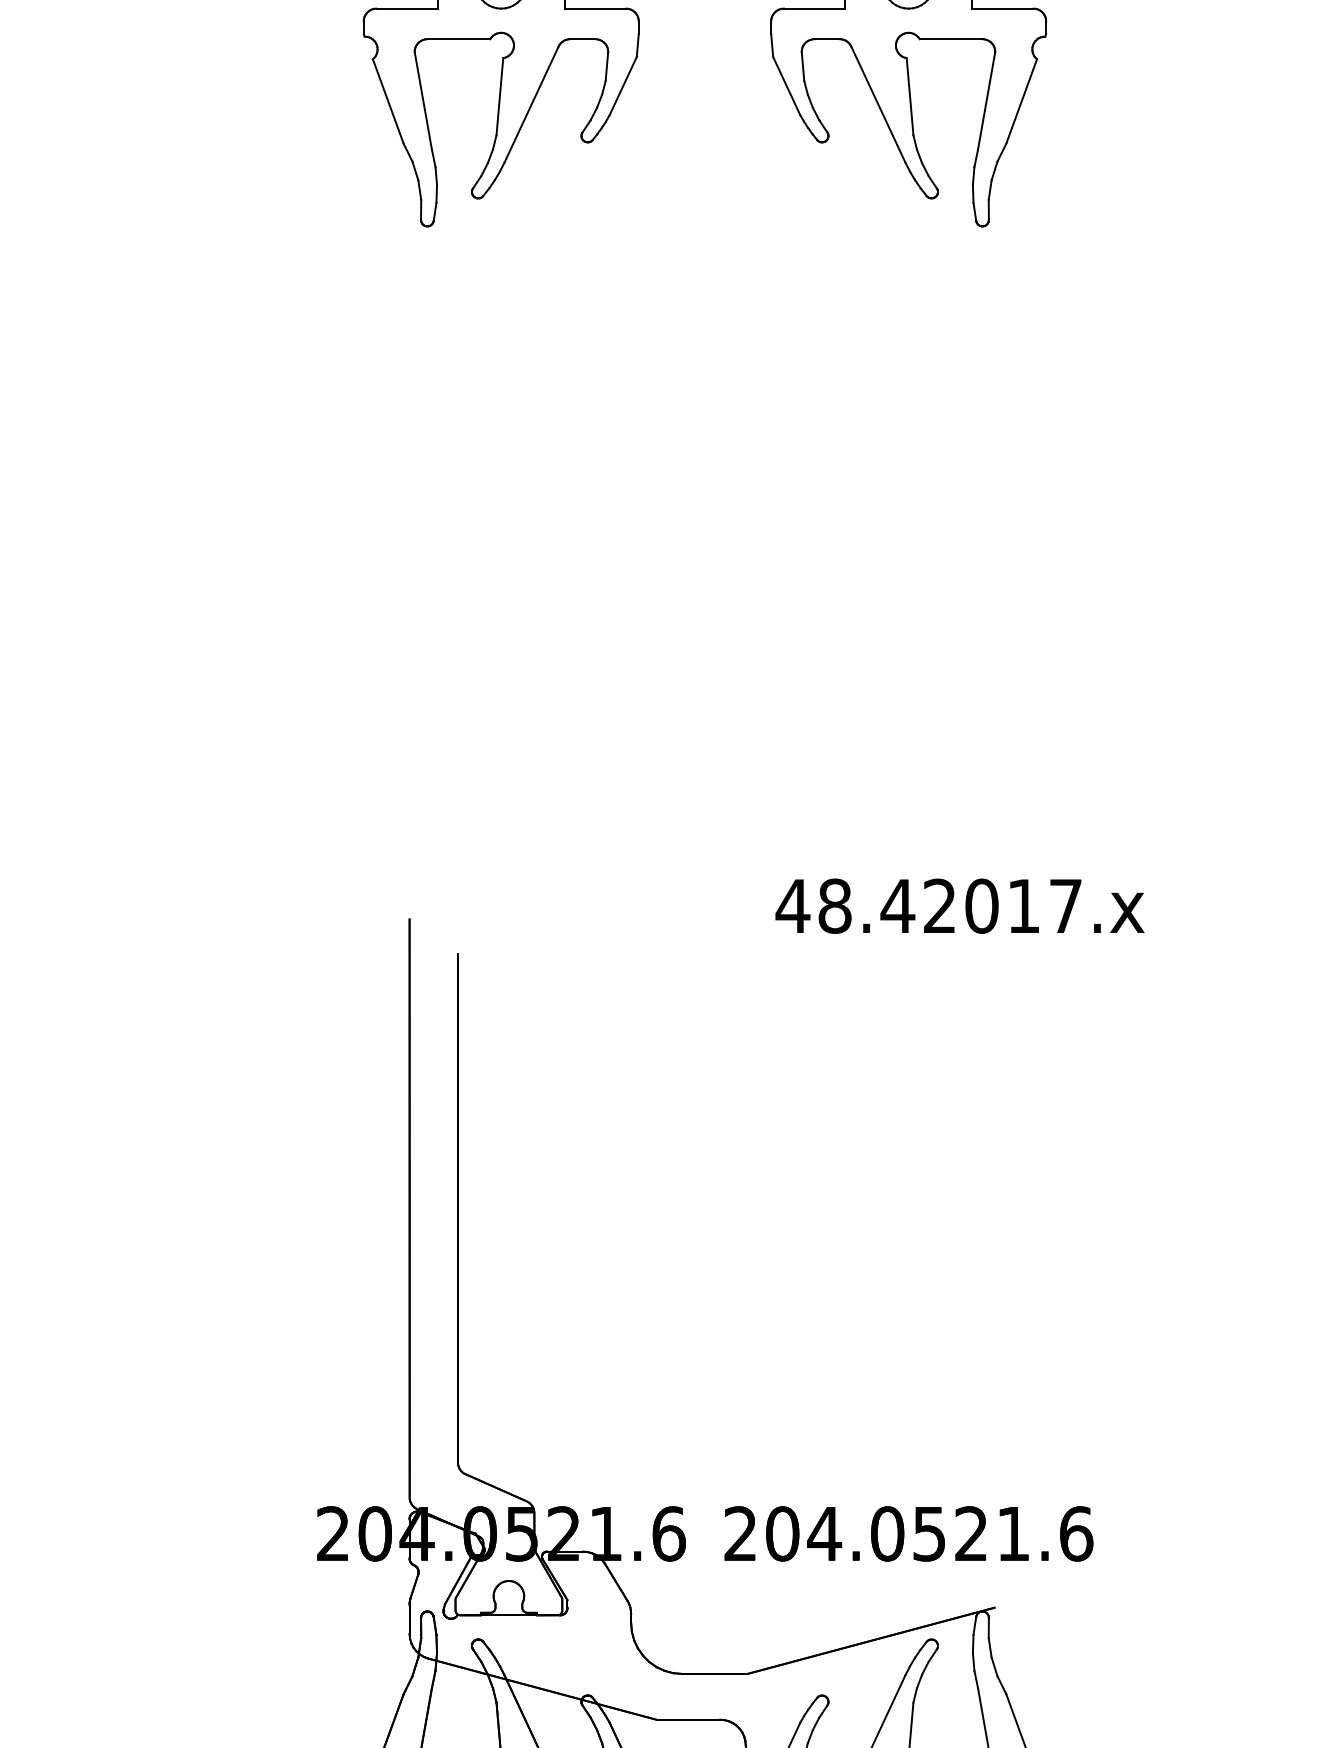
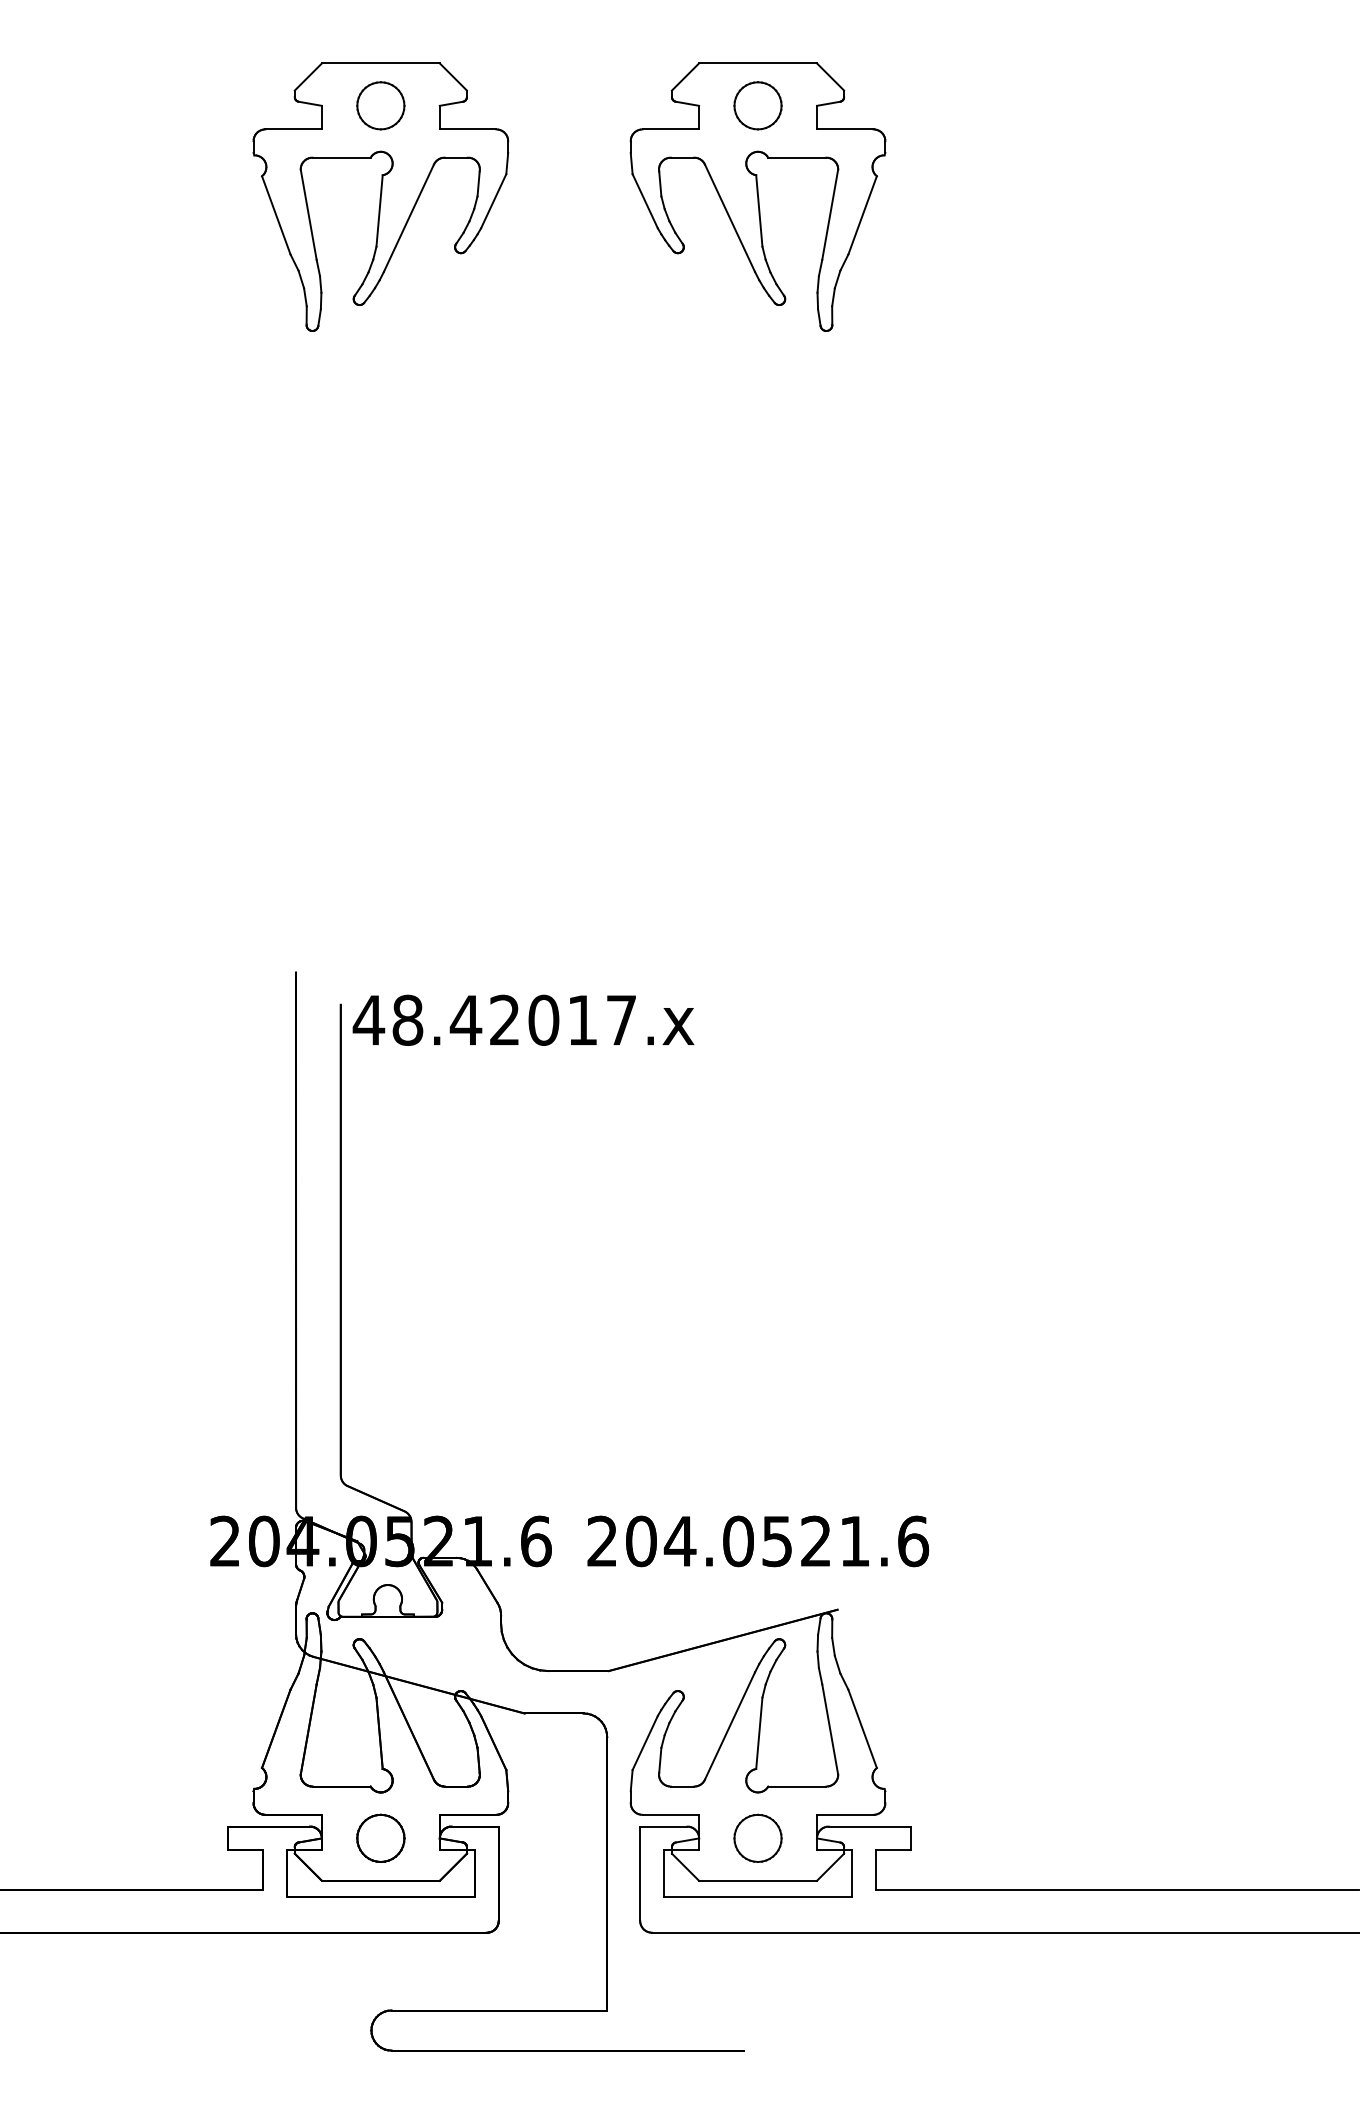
text: (959, 905) -> (523, 1019), moved

